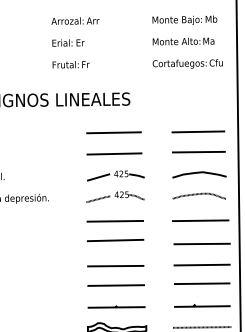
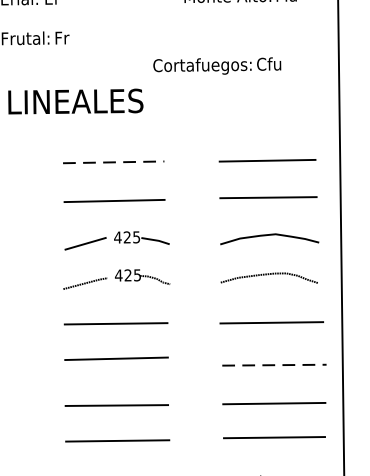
text: (187, 63) -> (216, 65), moved
line: (114, 132) -> (114, 161), solid -> dashed
line: (202, 244) -> (275, 366), solid -> dashed

